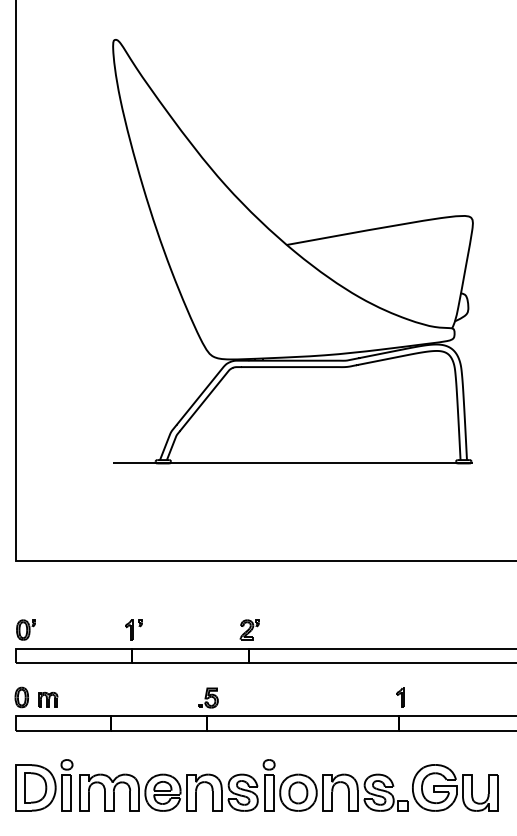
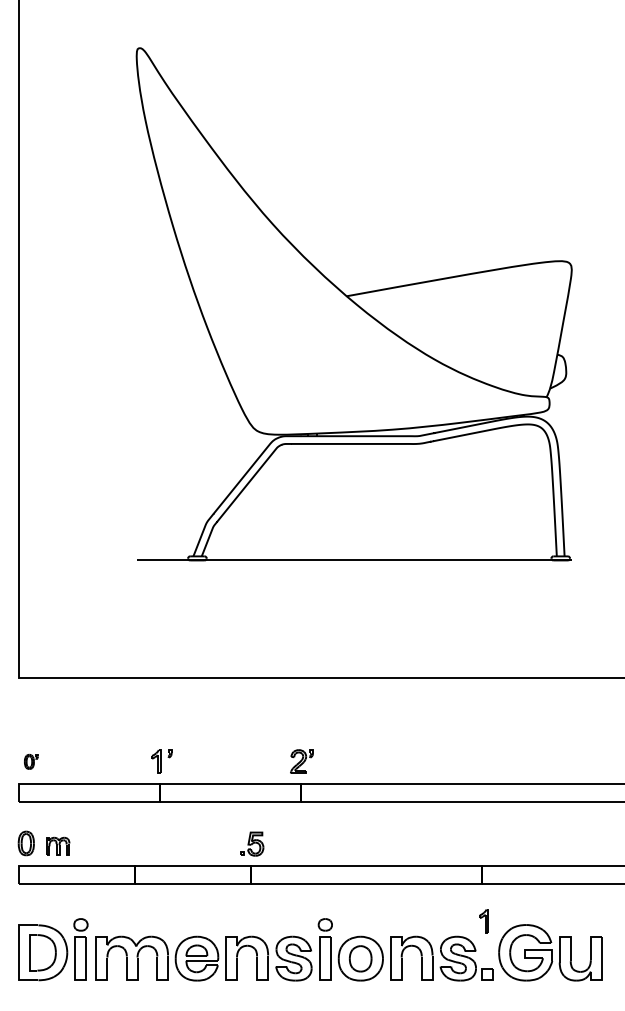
part: (25, 629) -> (30, 761), size x0.6
part: (400, 697) -> (484, 920), moved

